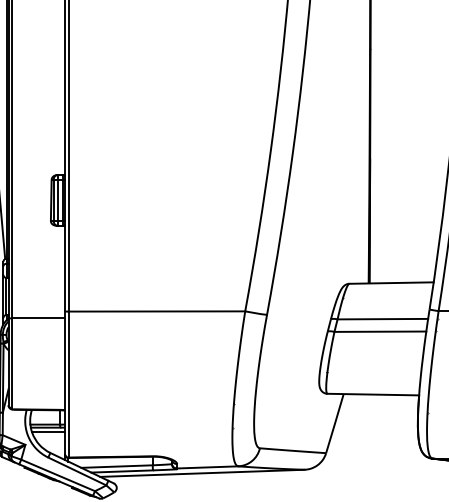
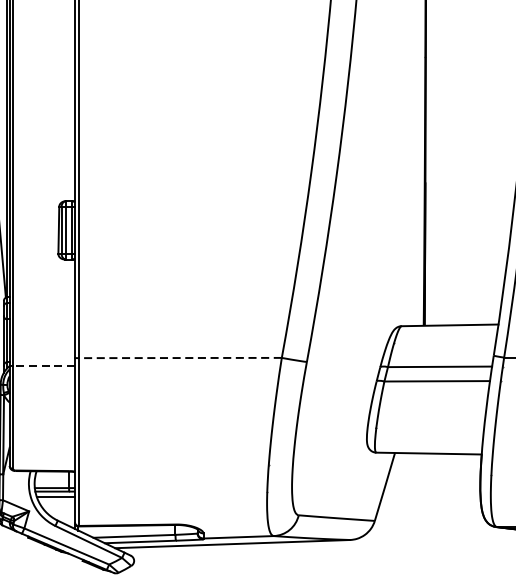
line: (156, 311) -> (179, 358), solid -> dashed
line: (38, 318) -> (44, 366), solid -> dashed

